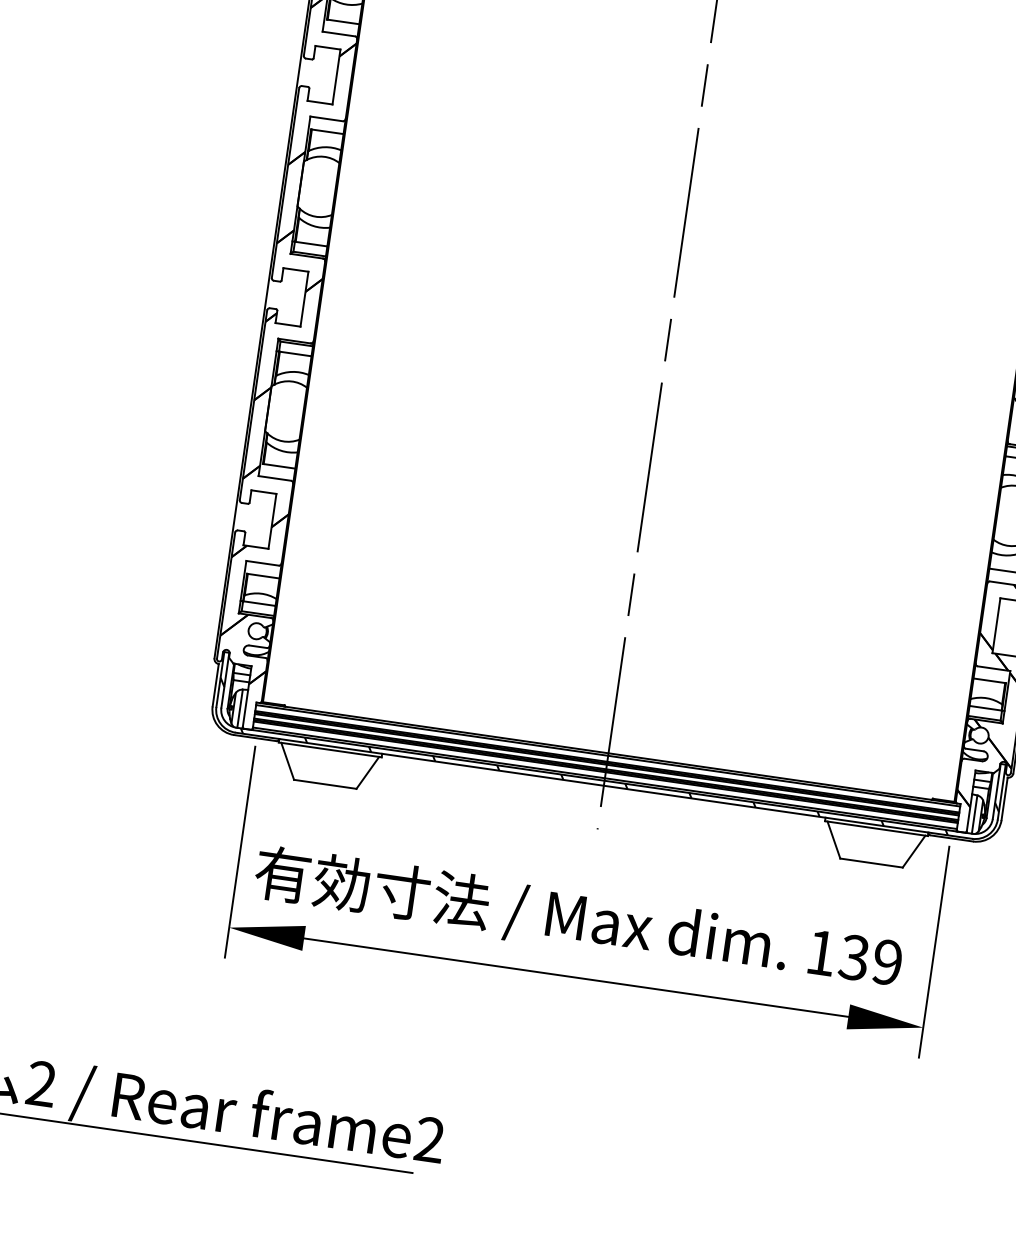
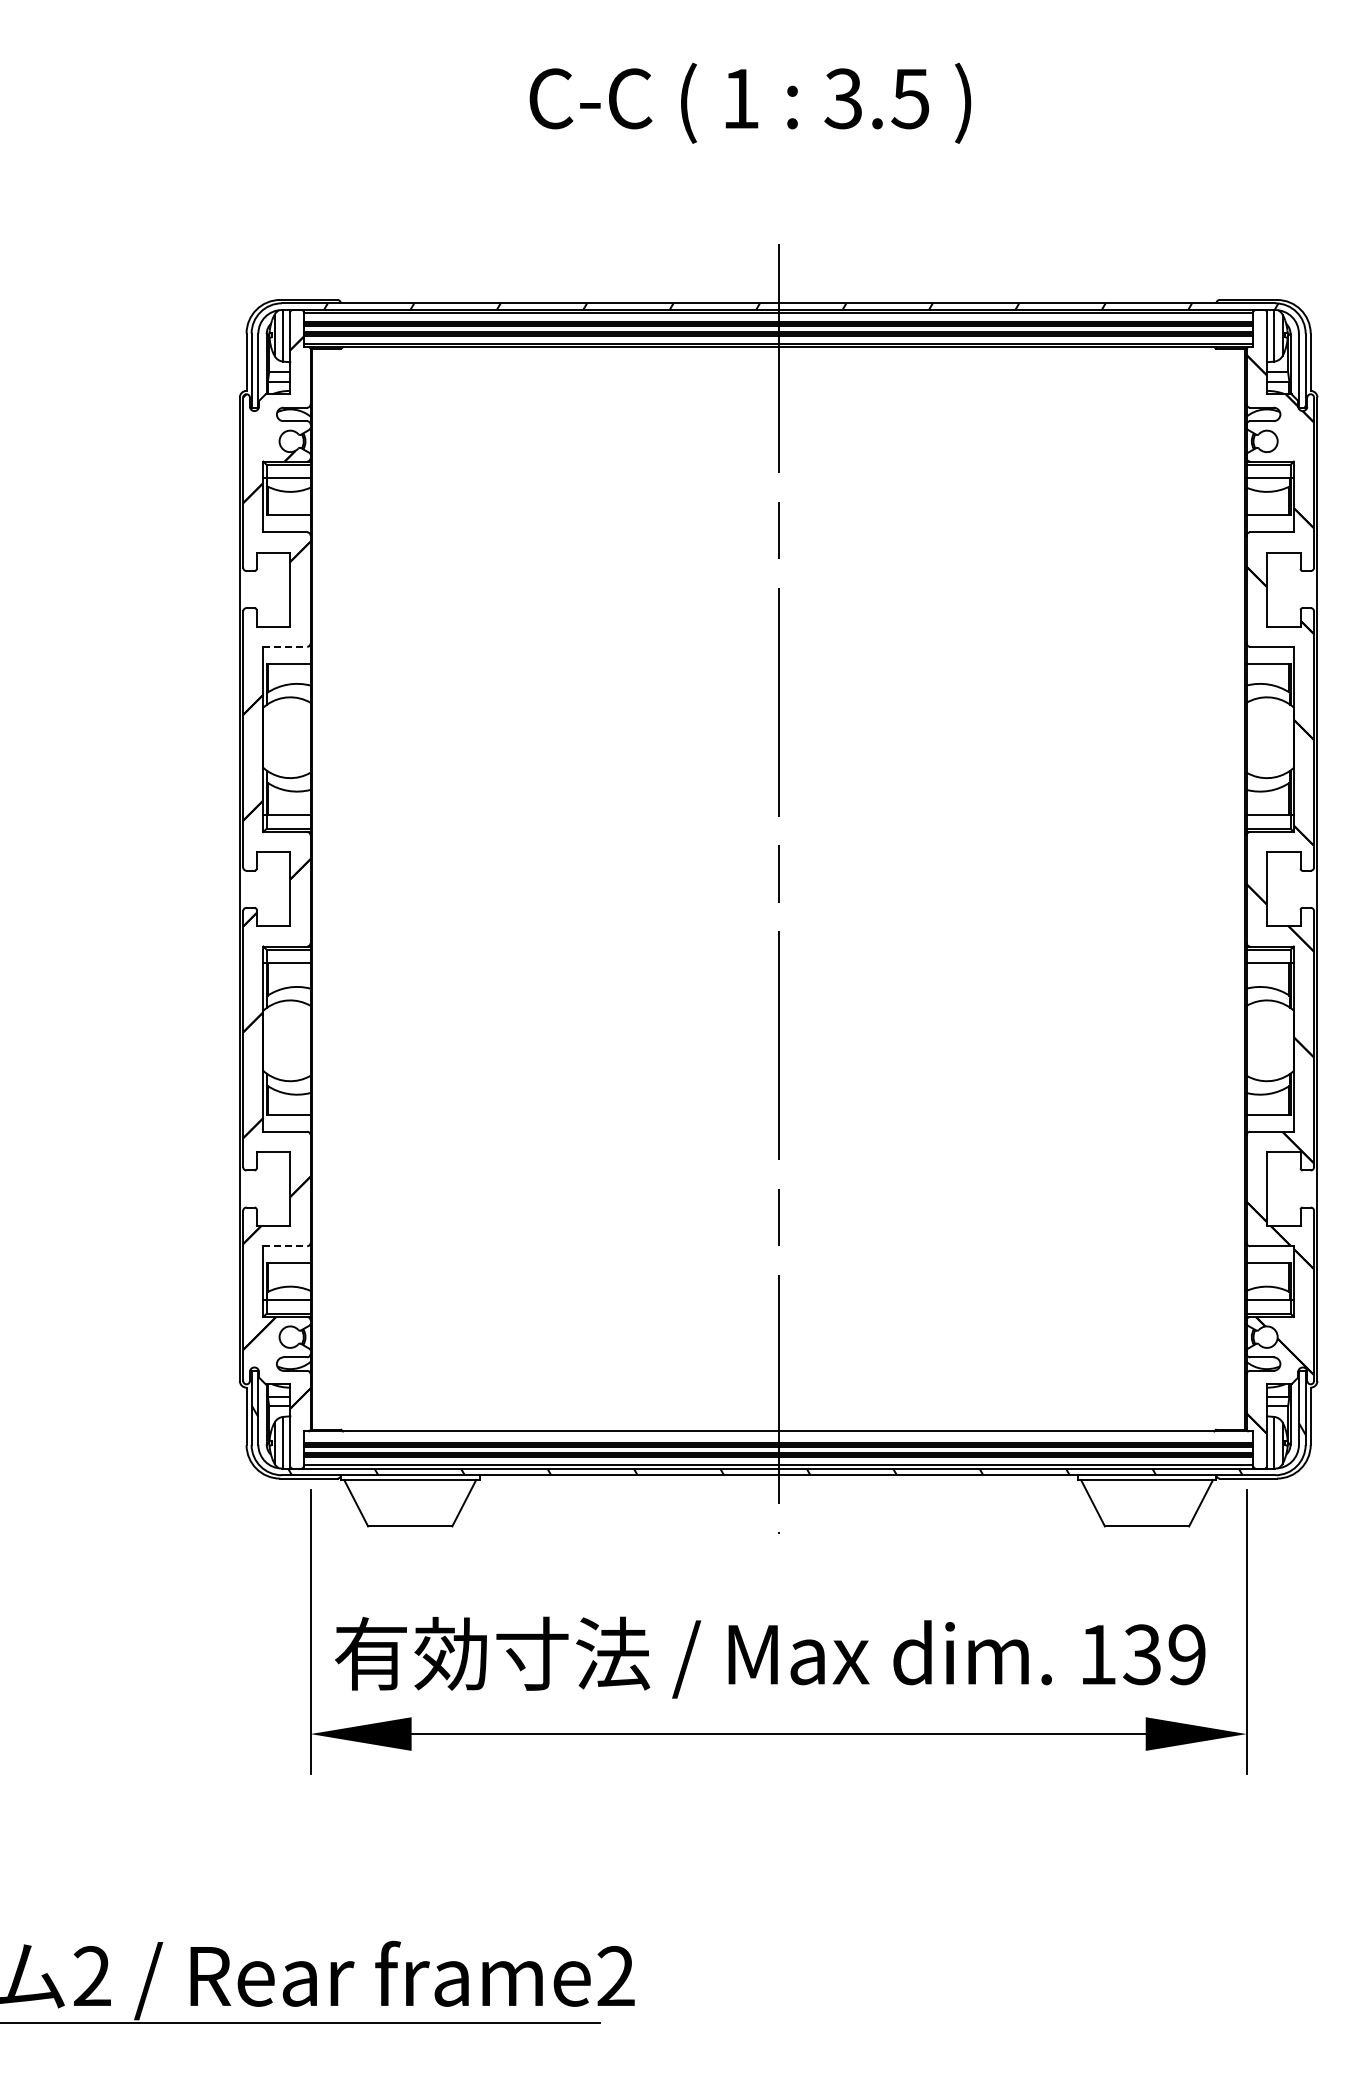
line: (326, 118) -> (285, 646), solid -> dashed
line: (262, 563) -> (285, 1246), solid -> dashed
line: (608, 755) -> (778, 1434), removed

